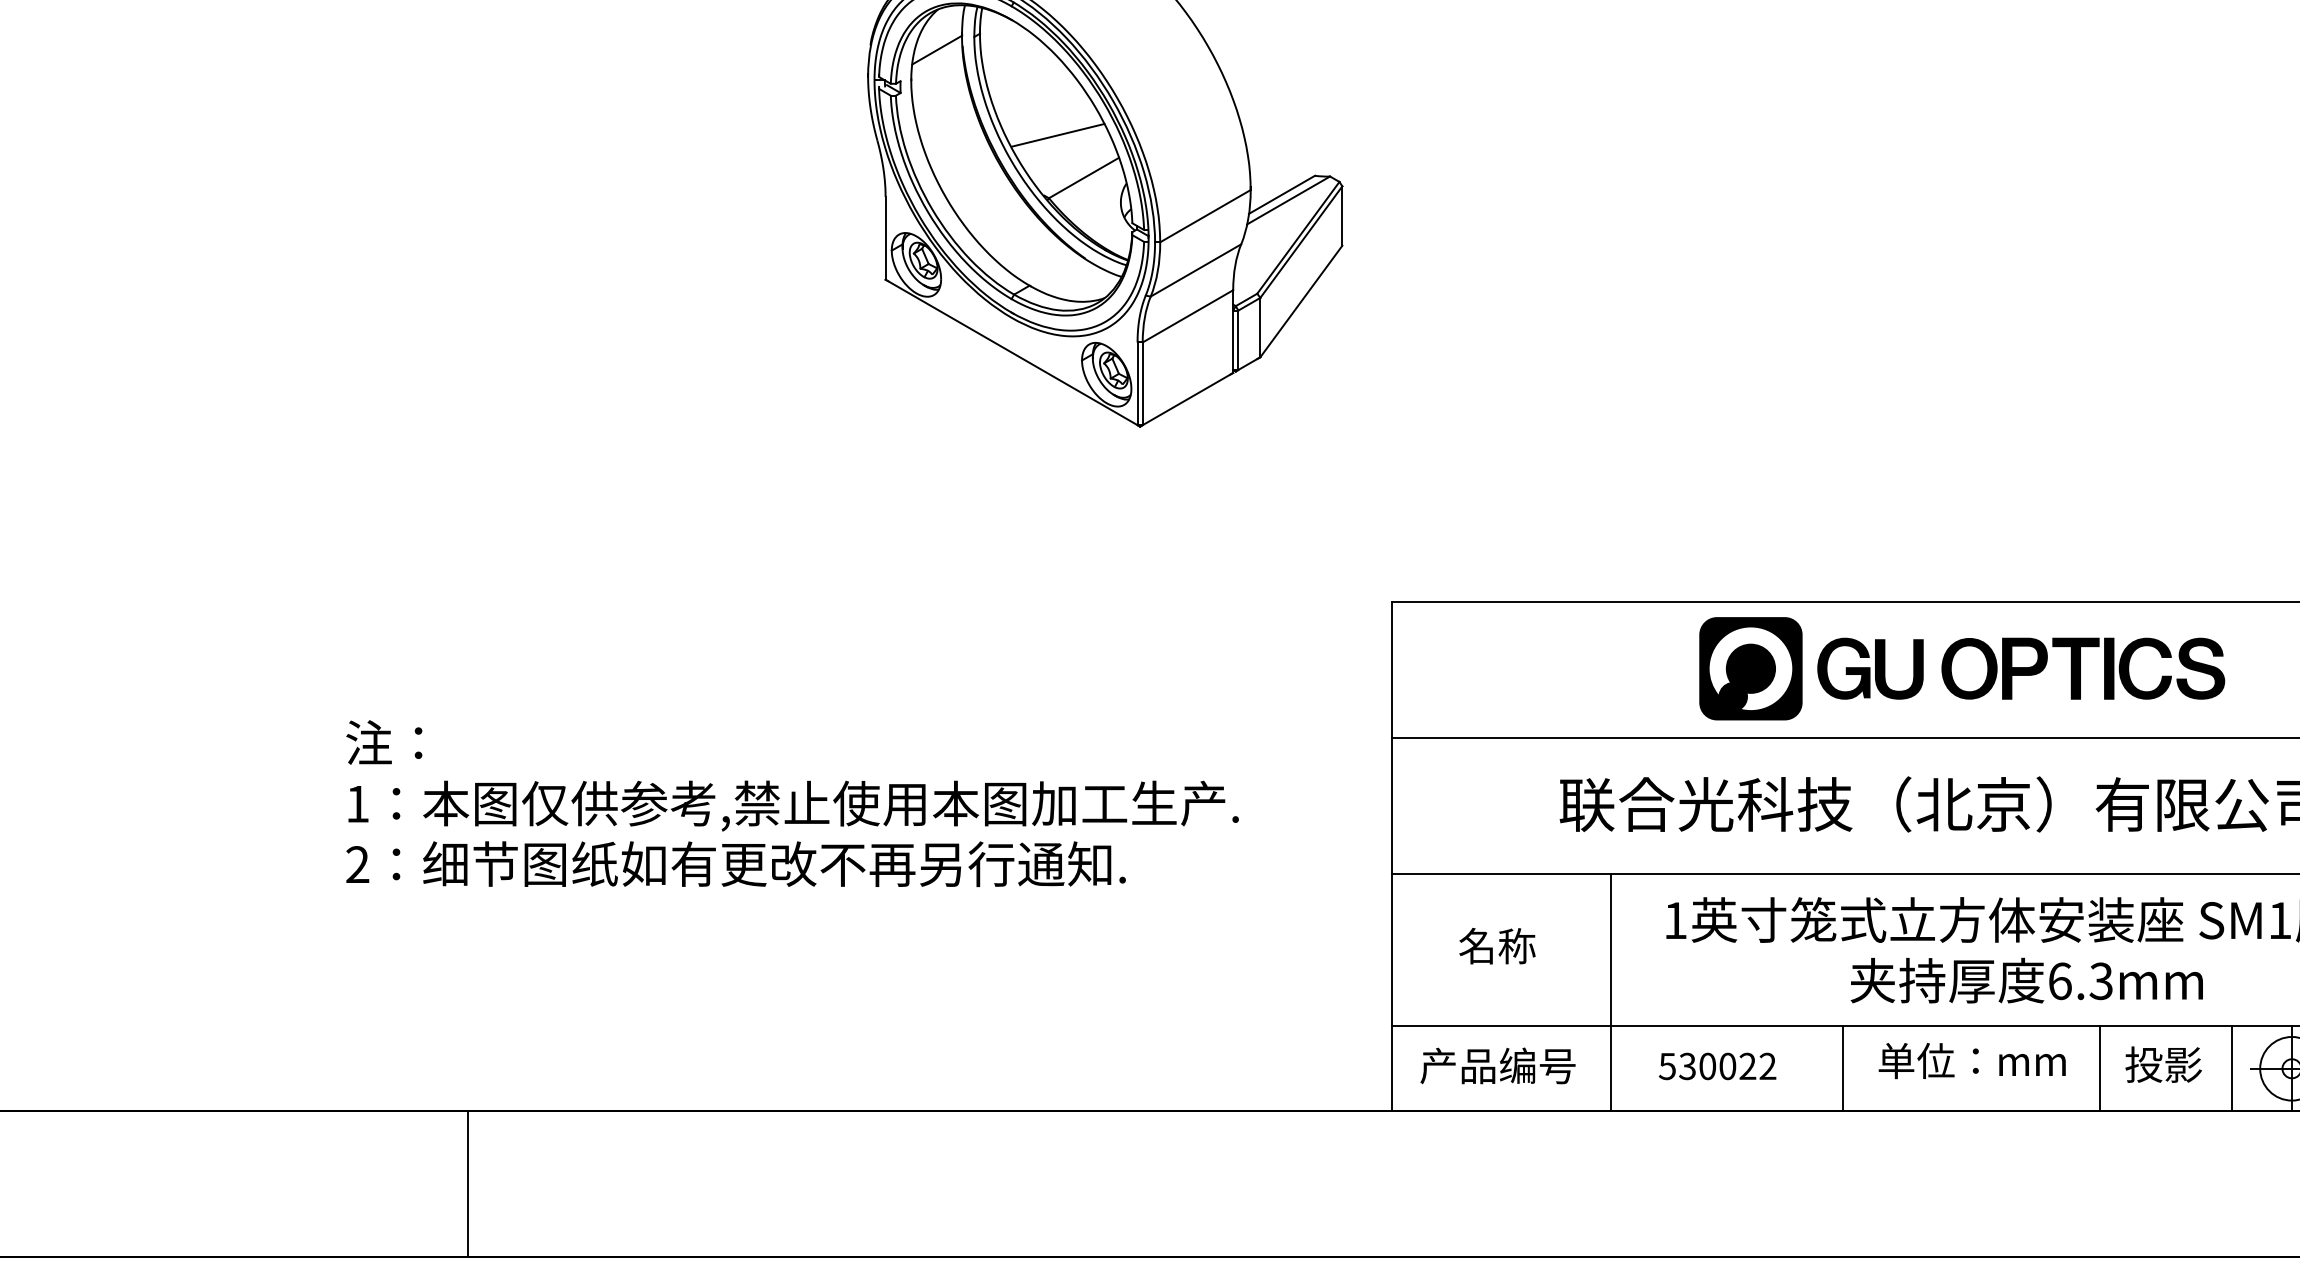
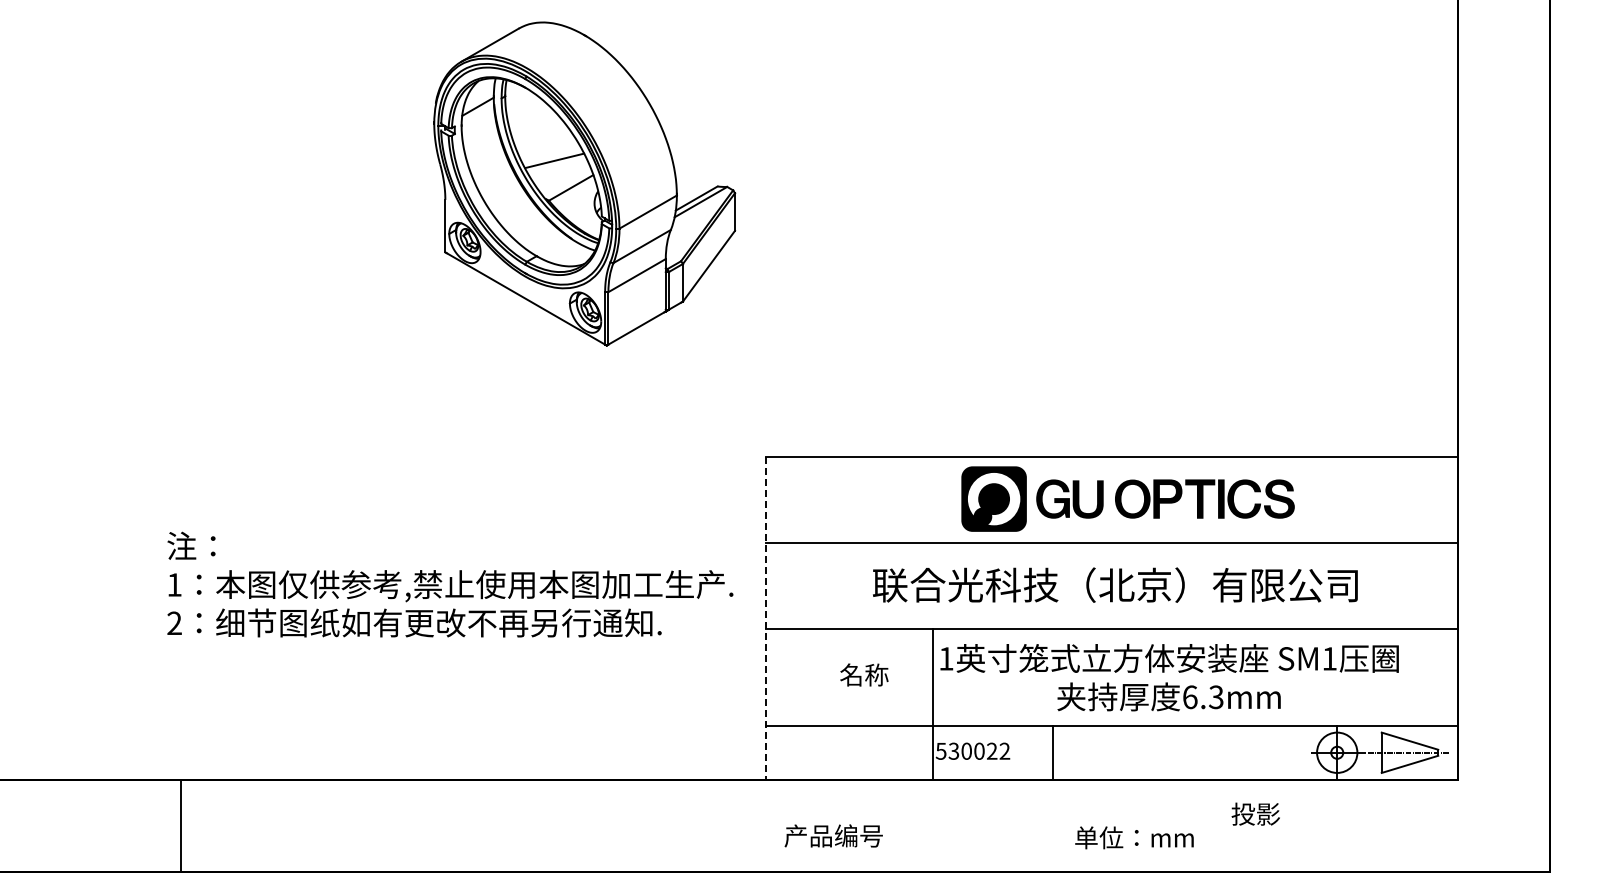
text: (792, 803) -> (450, 584), moved
line: (1392, 857) -> (766, 618), solid -> dashed
text: (1497, 945) -> (864, 674), moved
line: (1611, 992) -> (933, 704), moved
text: (1972, 1060) -> (1134, 837), moved
text: (2163, 1063) -> (1255, 813), moved
text: (1497, 1065) -> (833, 835), moved
line: (2100, 1068) -> (1215, 752), removed
line: (2232, 1068) -> (1299, 752), removed

